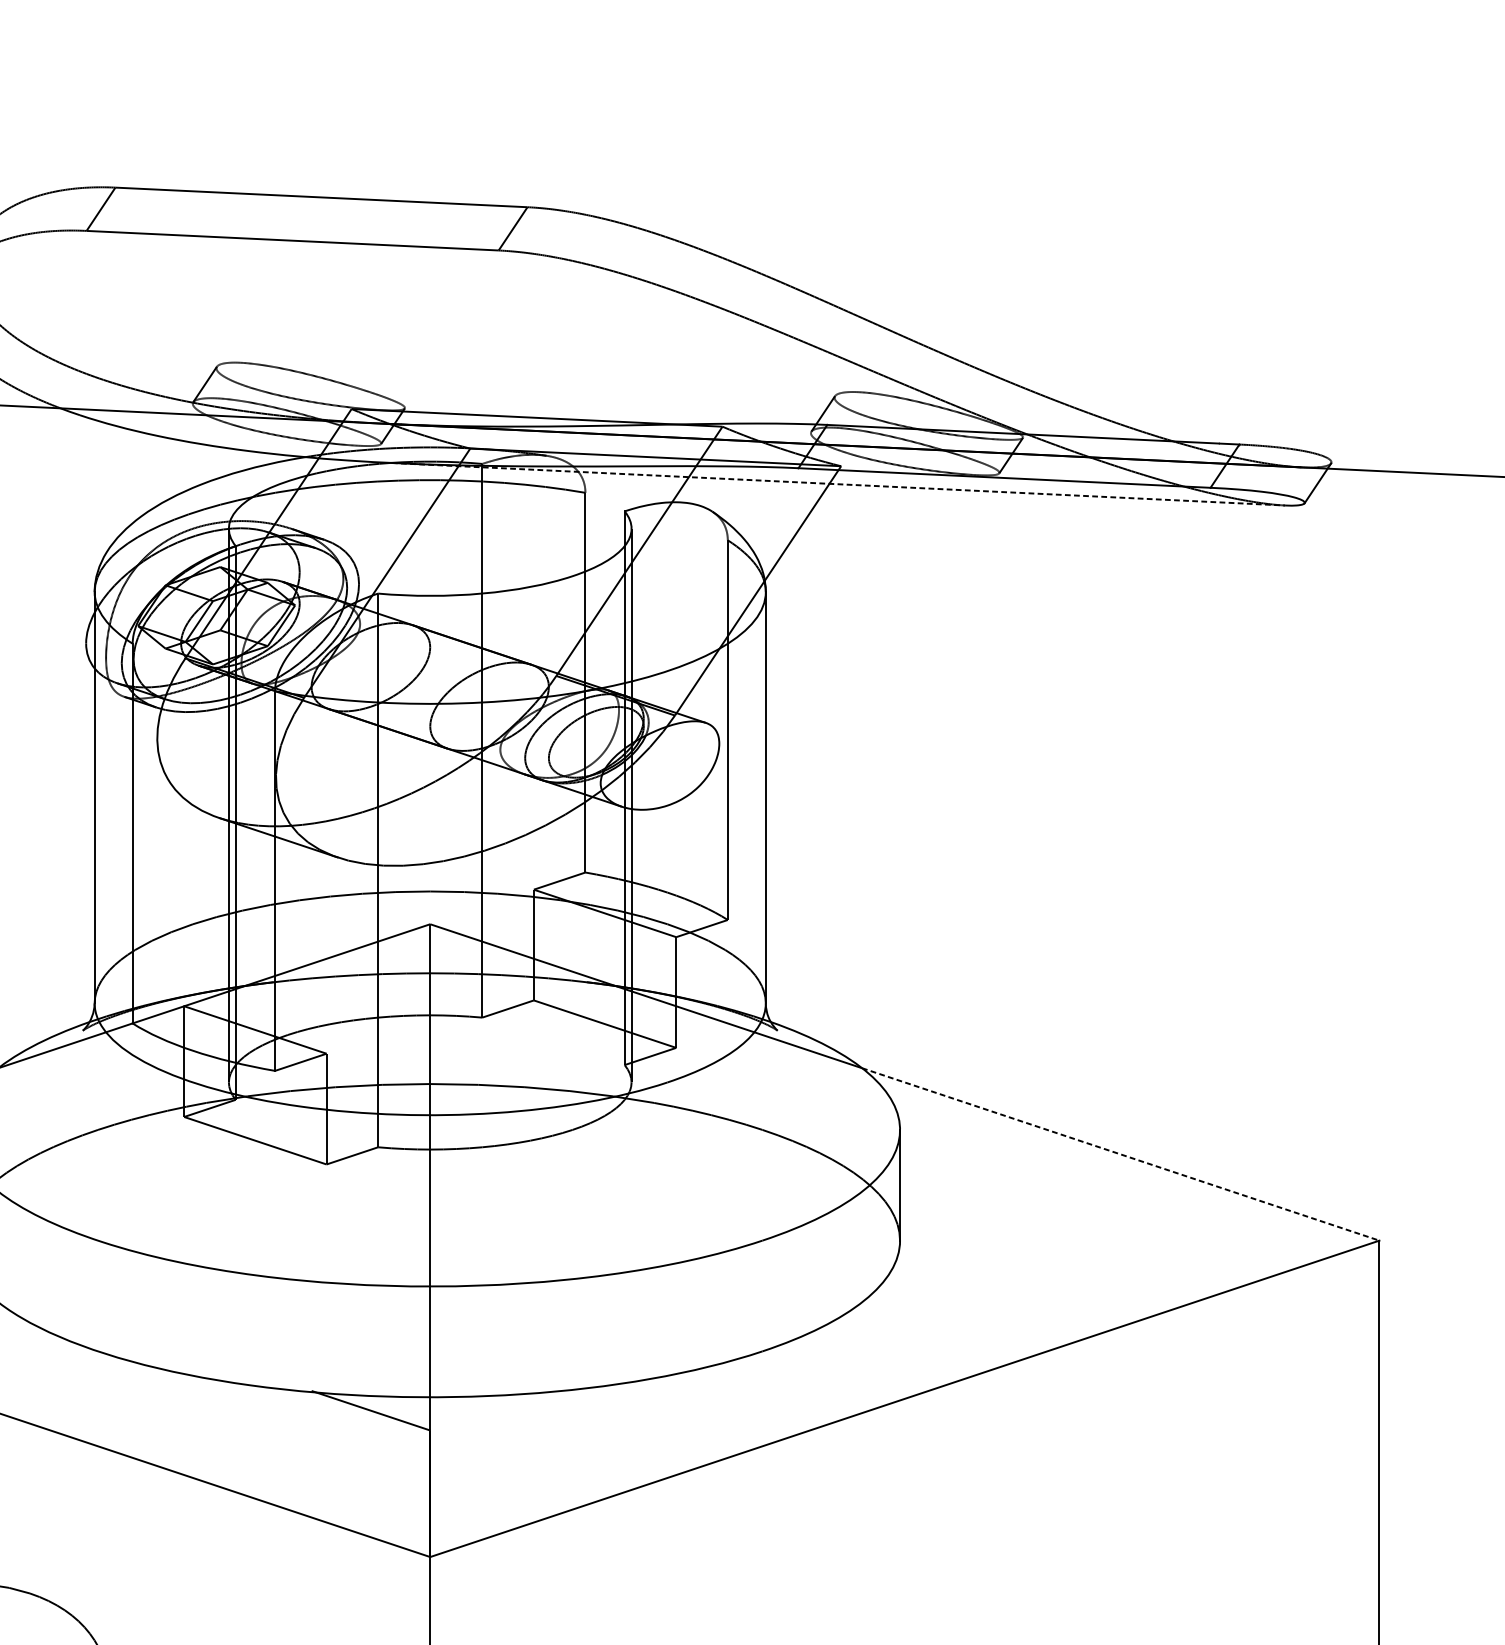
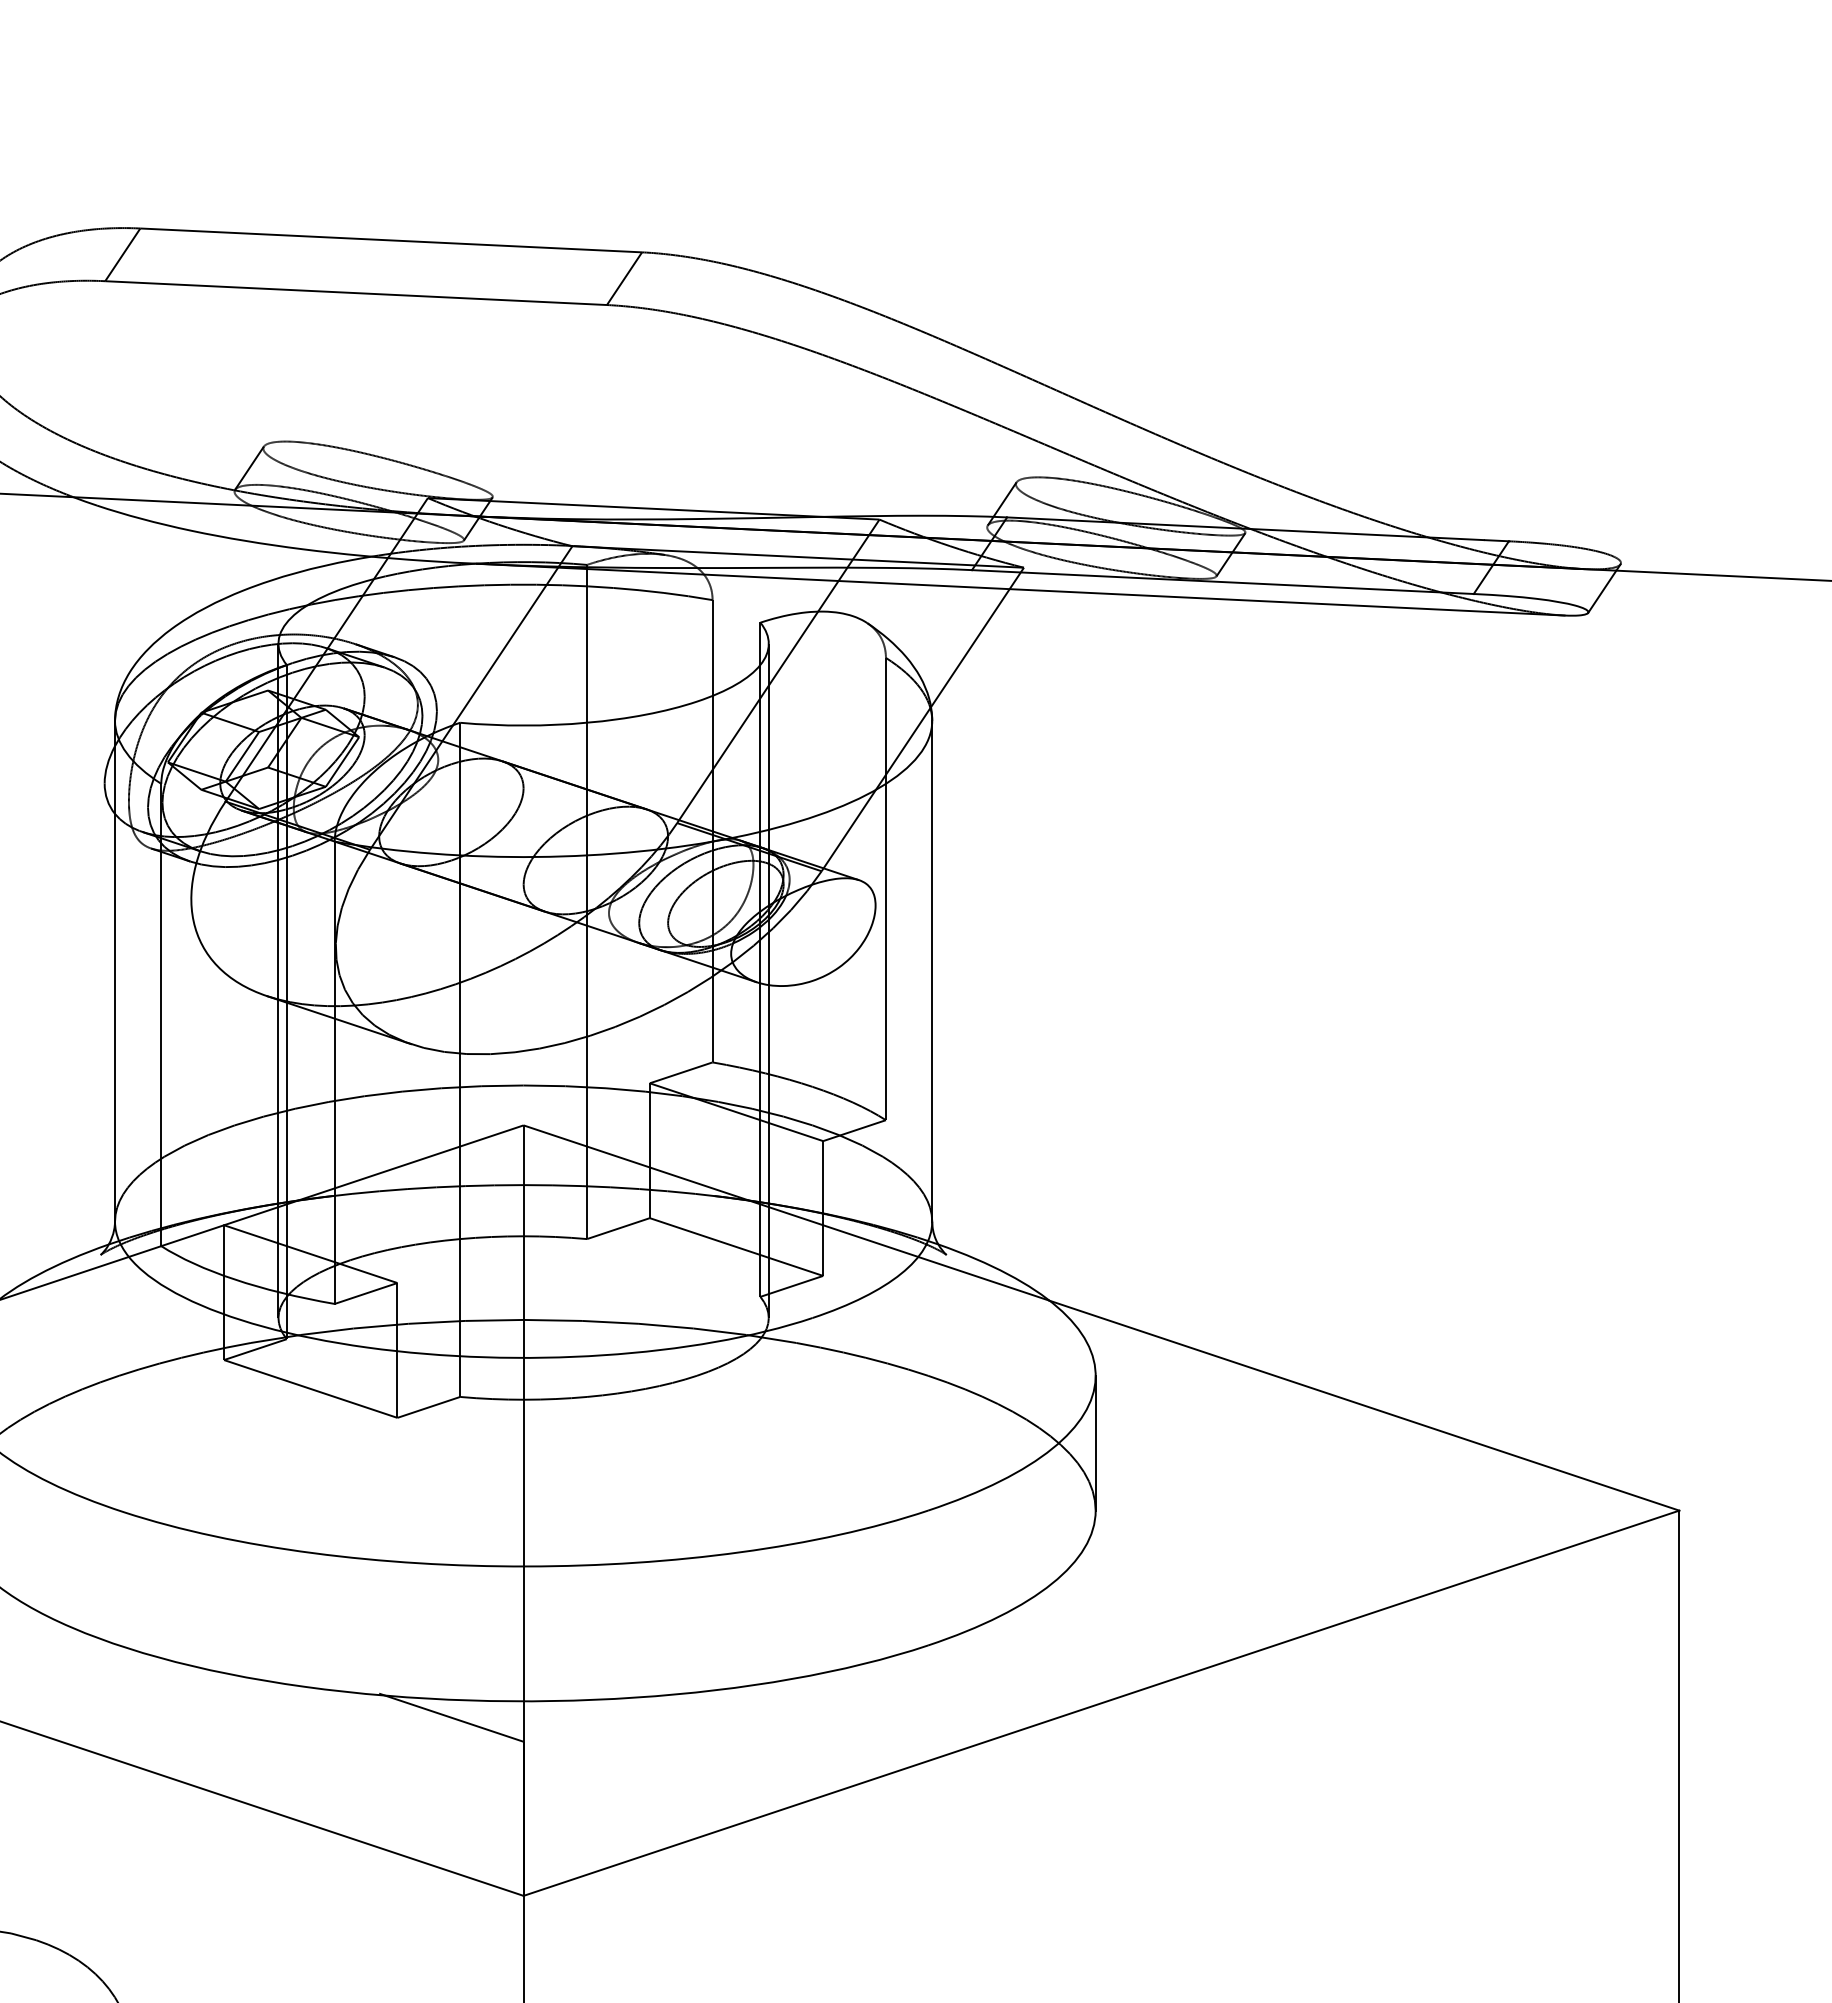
line: (839, 484) -> (1021, 589), dashed -> solid
line: (1120, 1154) -> (1364, 1405), dashed -> solid

